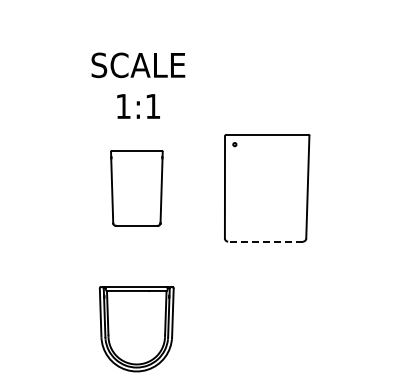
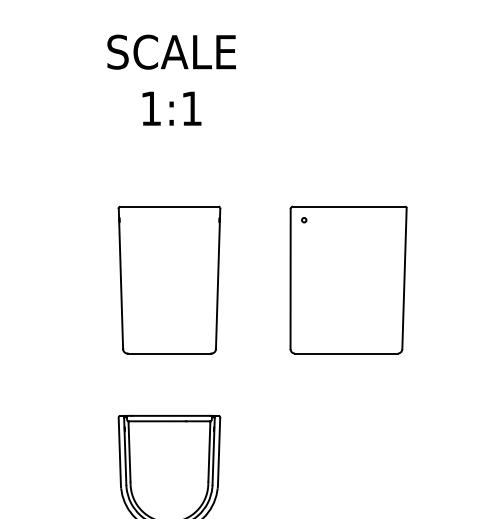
text: (138, 85) -> (171, 79), moved
part: (136, 188) -> (169, 280), size x1.43
line: (265, 241) -> (346, 353), dashed -> solid

